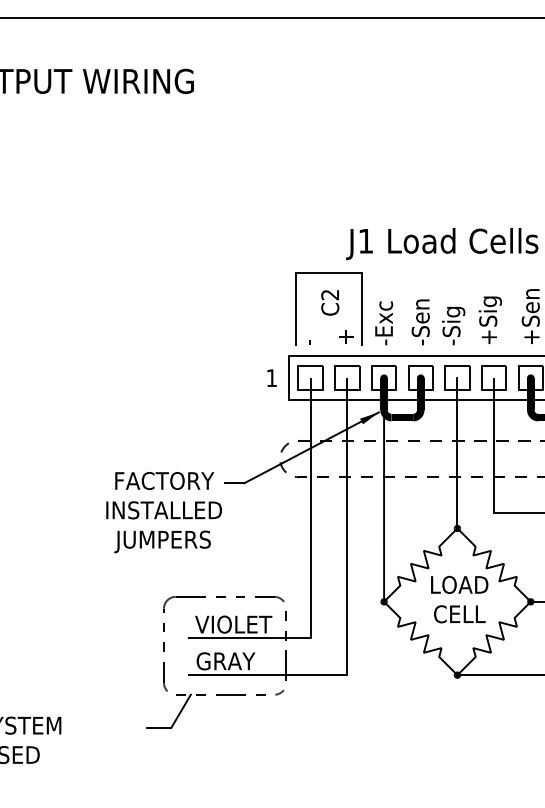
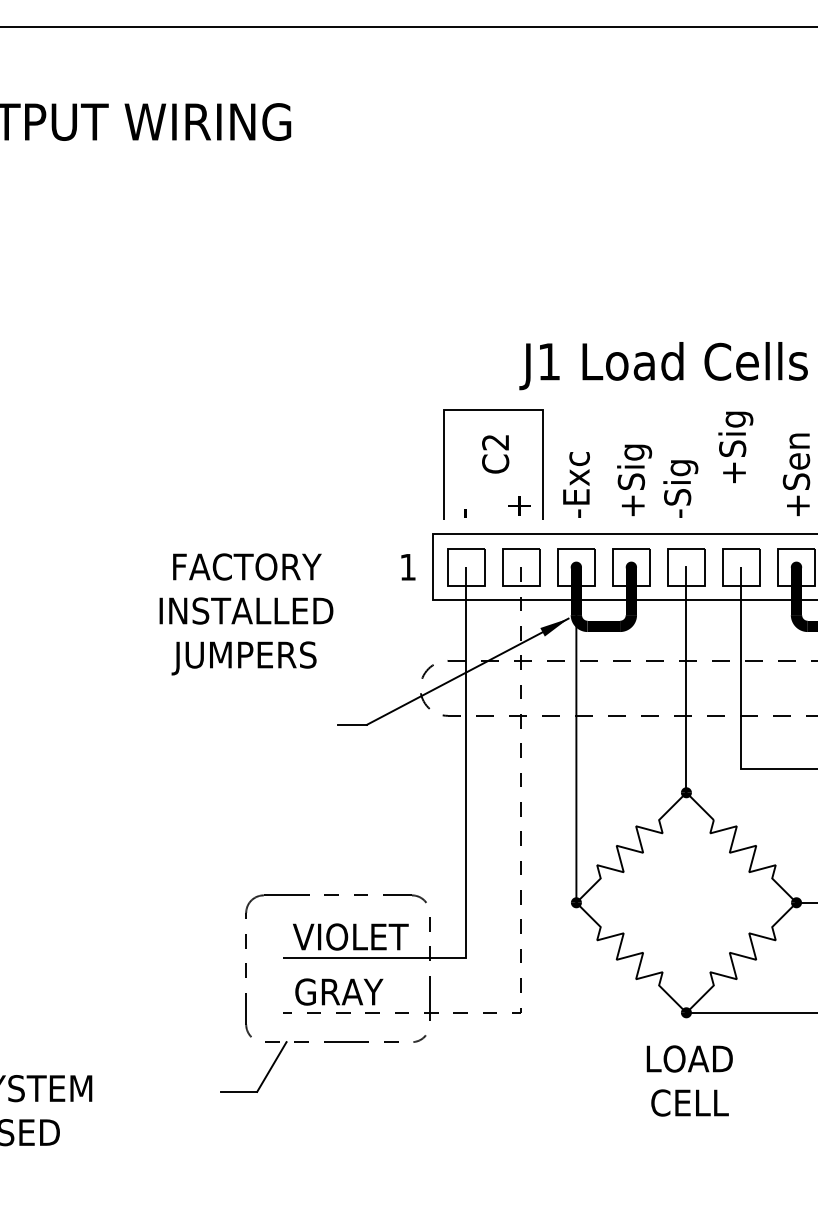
text: (489, 319) -> (734, 446), moved
text: (422, 320) -> (634, 480), -Sen -> +Sig
text: (163, 512) -> (245, 614), moved
text: (459, 599) -> (689, 1080), moved
line: (347, 607) -> (521, 911), solid -> dashed

